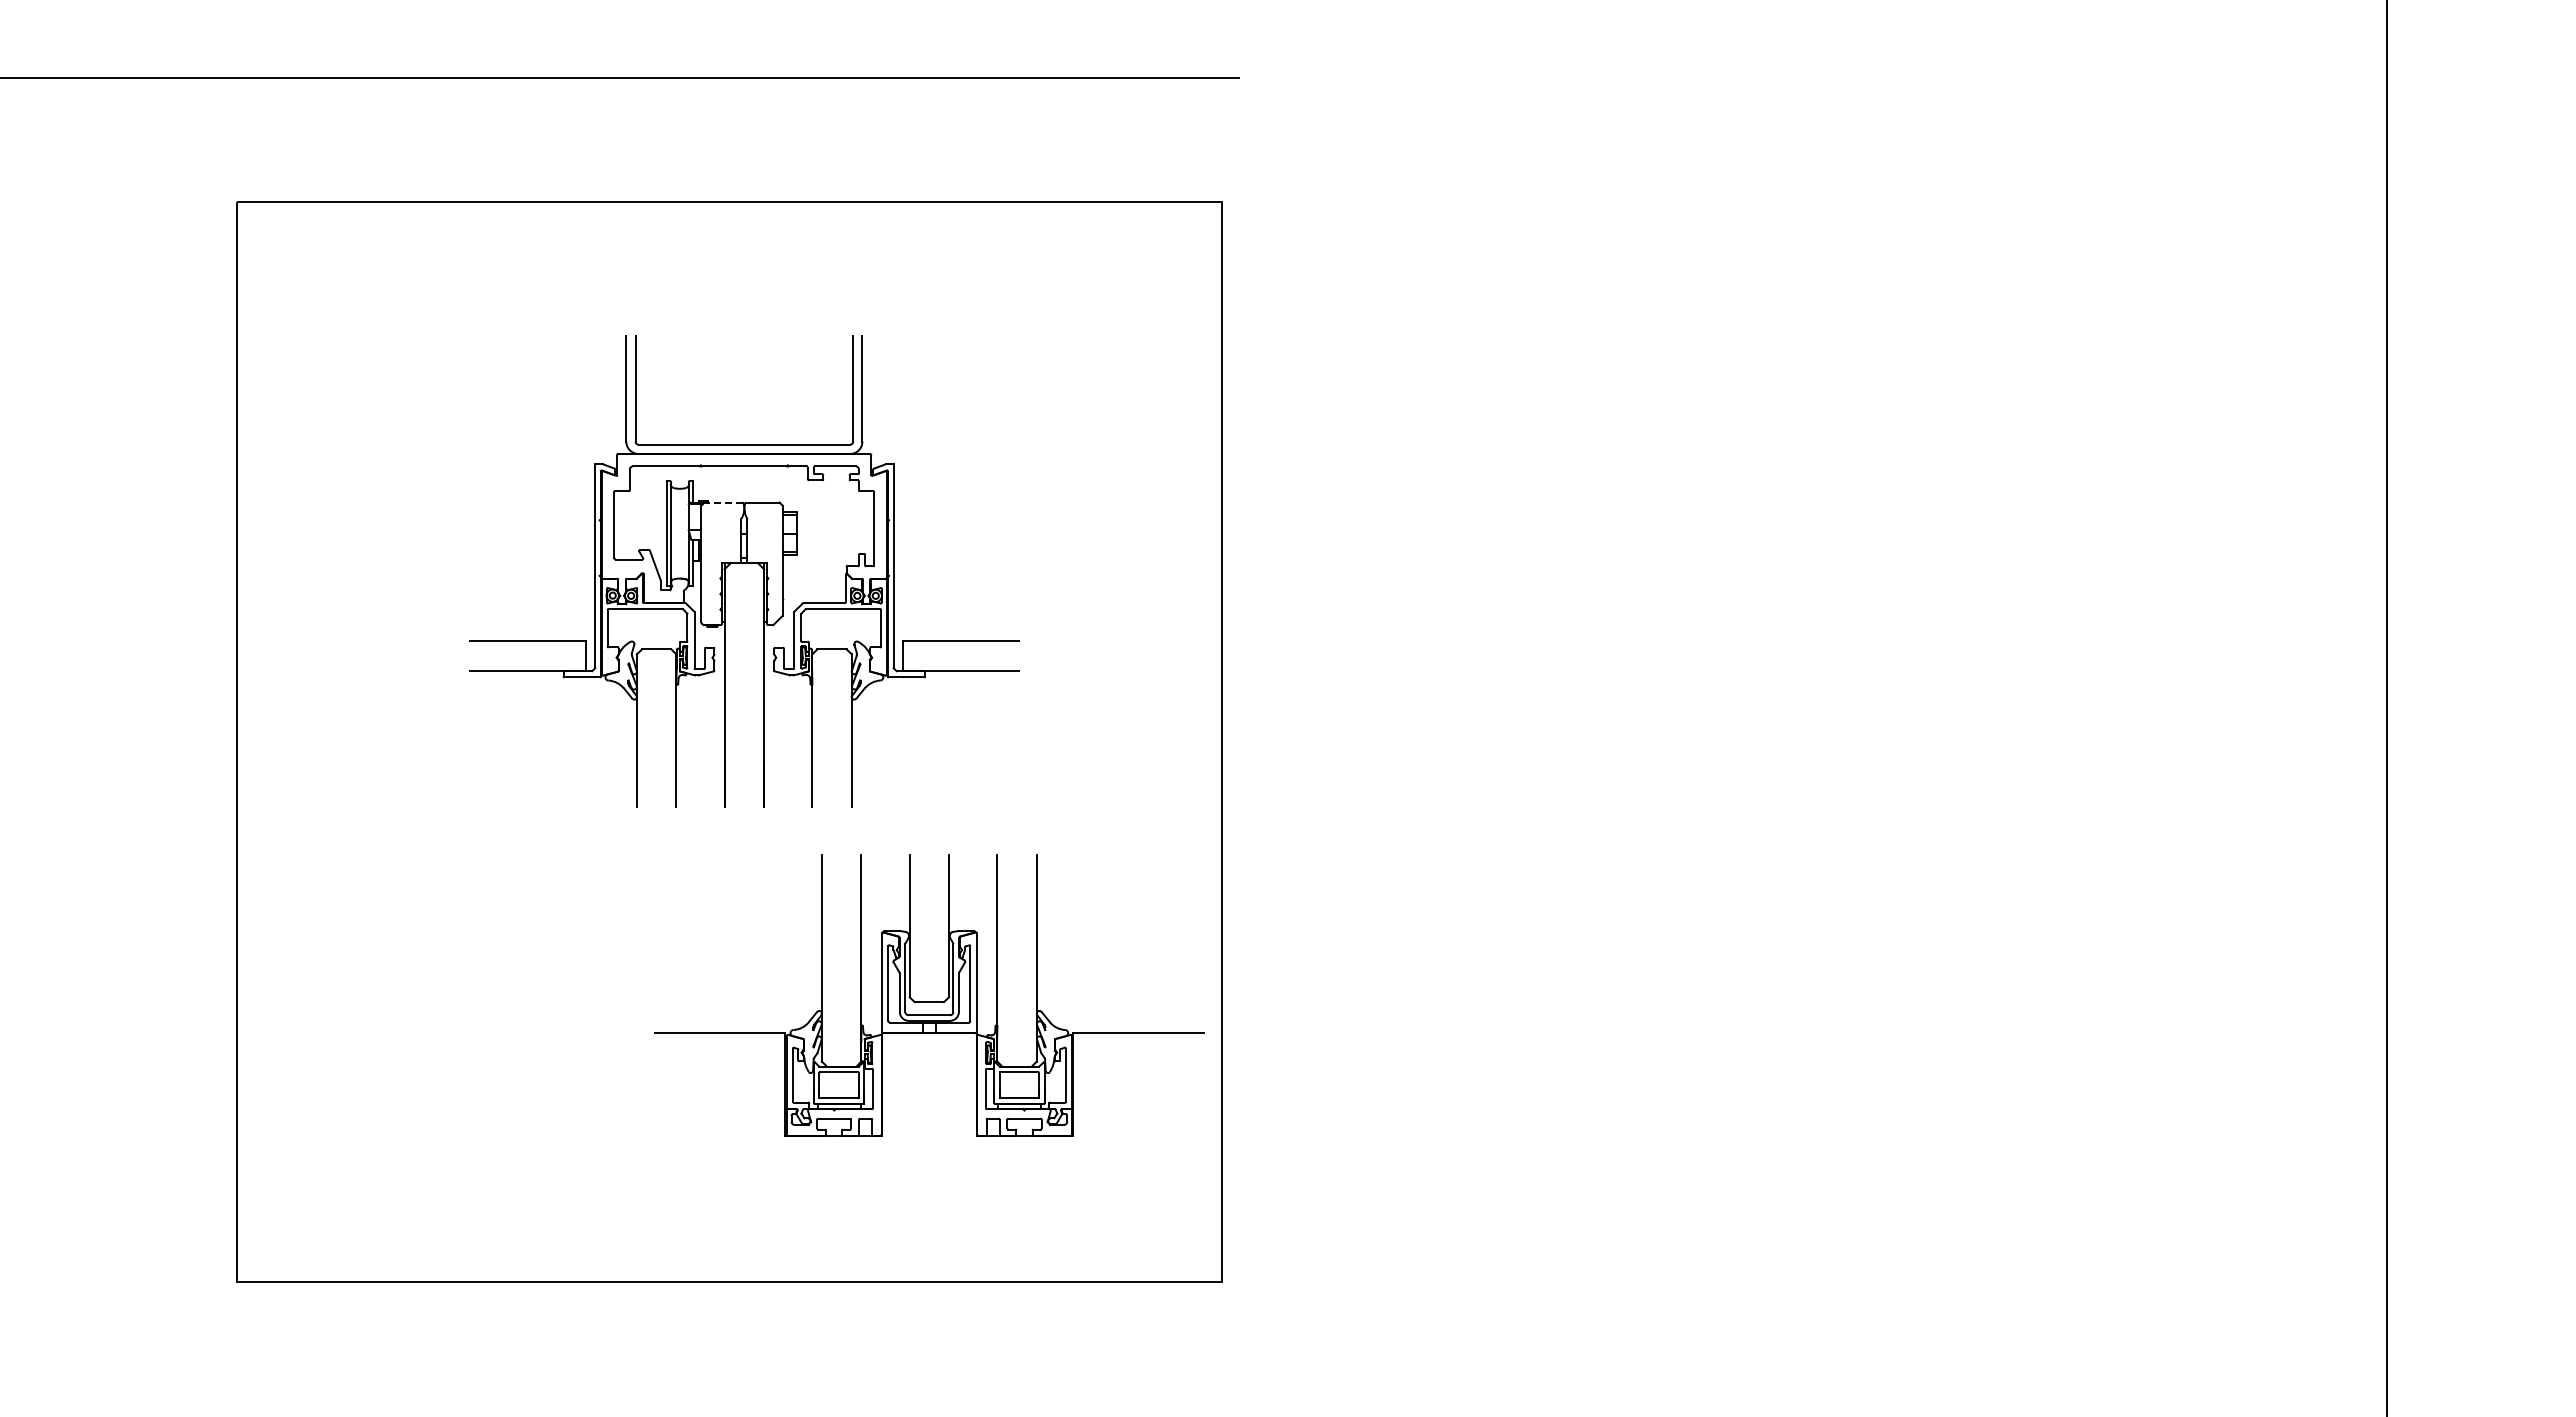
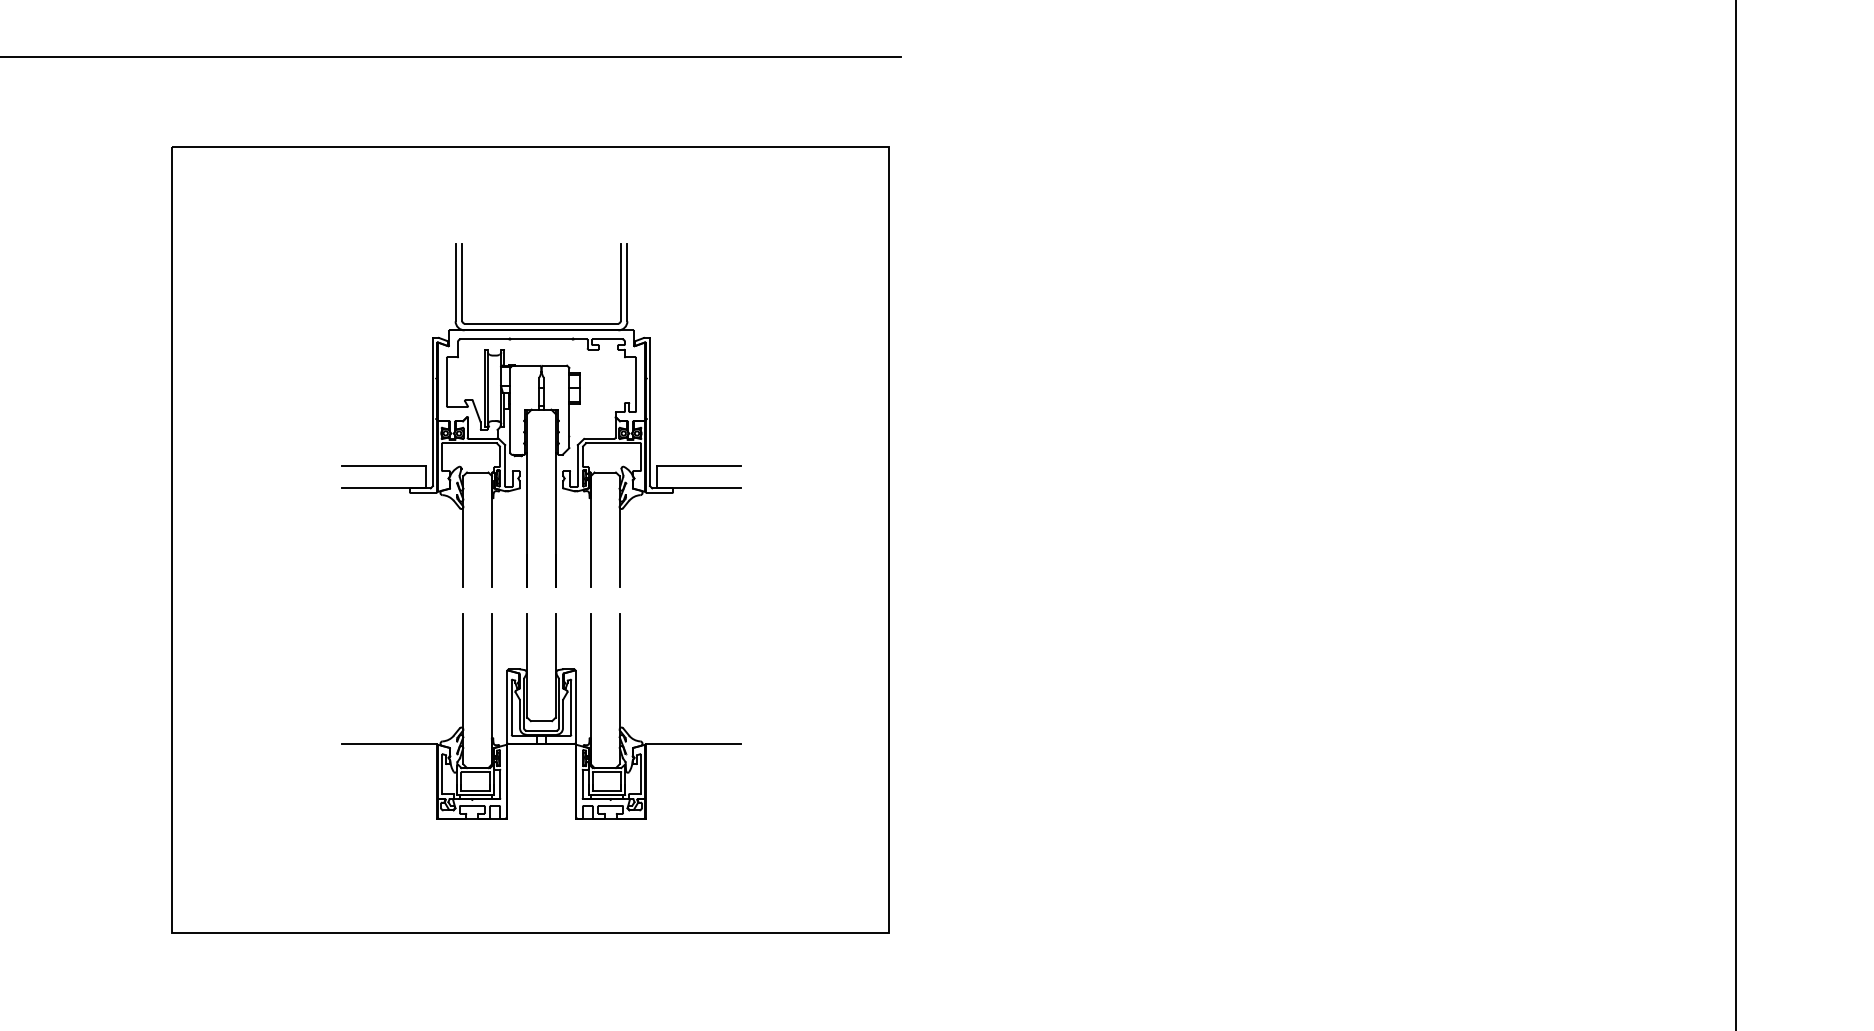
line: (723, 502) -> (526, 365), dashed -> solid
part: (929, 995) -> (541, 716), moved

